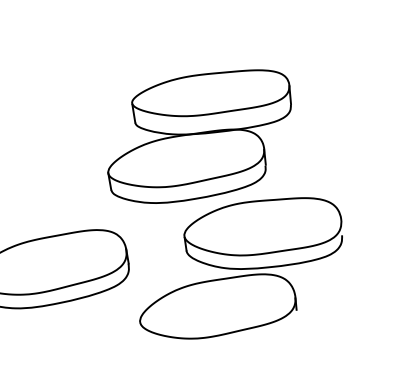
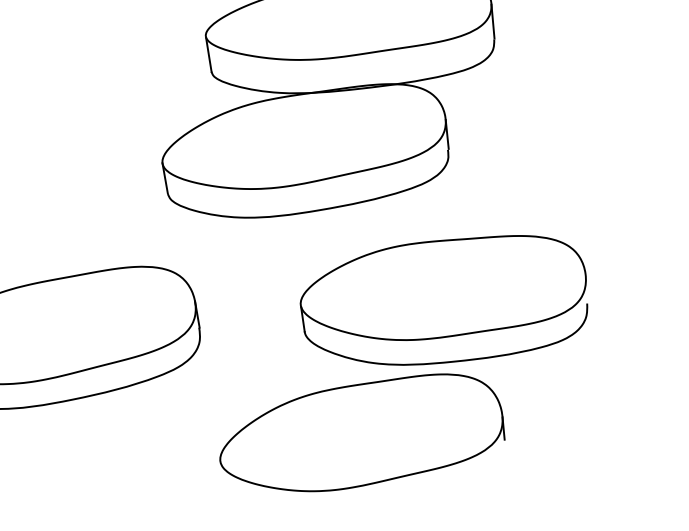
part: (240, 268) -> (402, 363), moved

